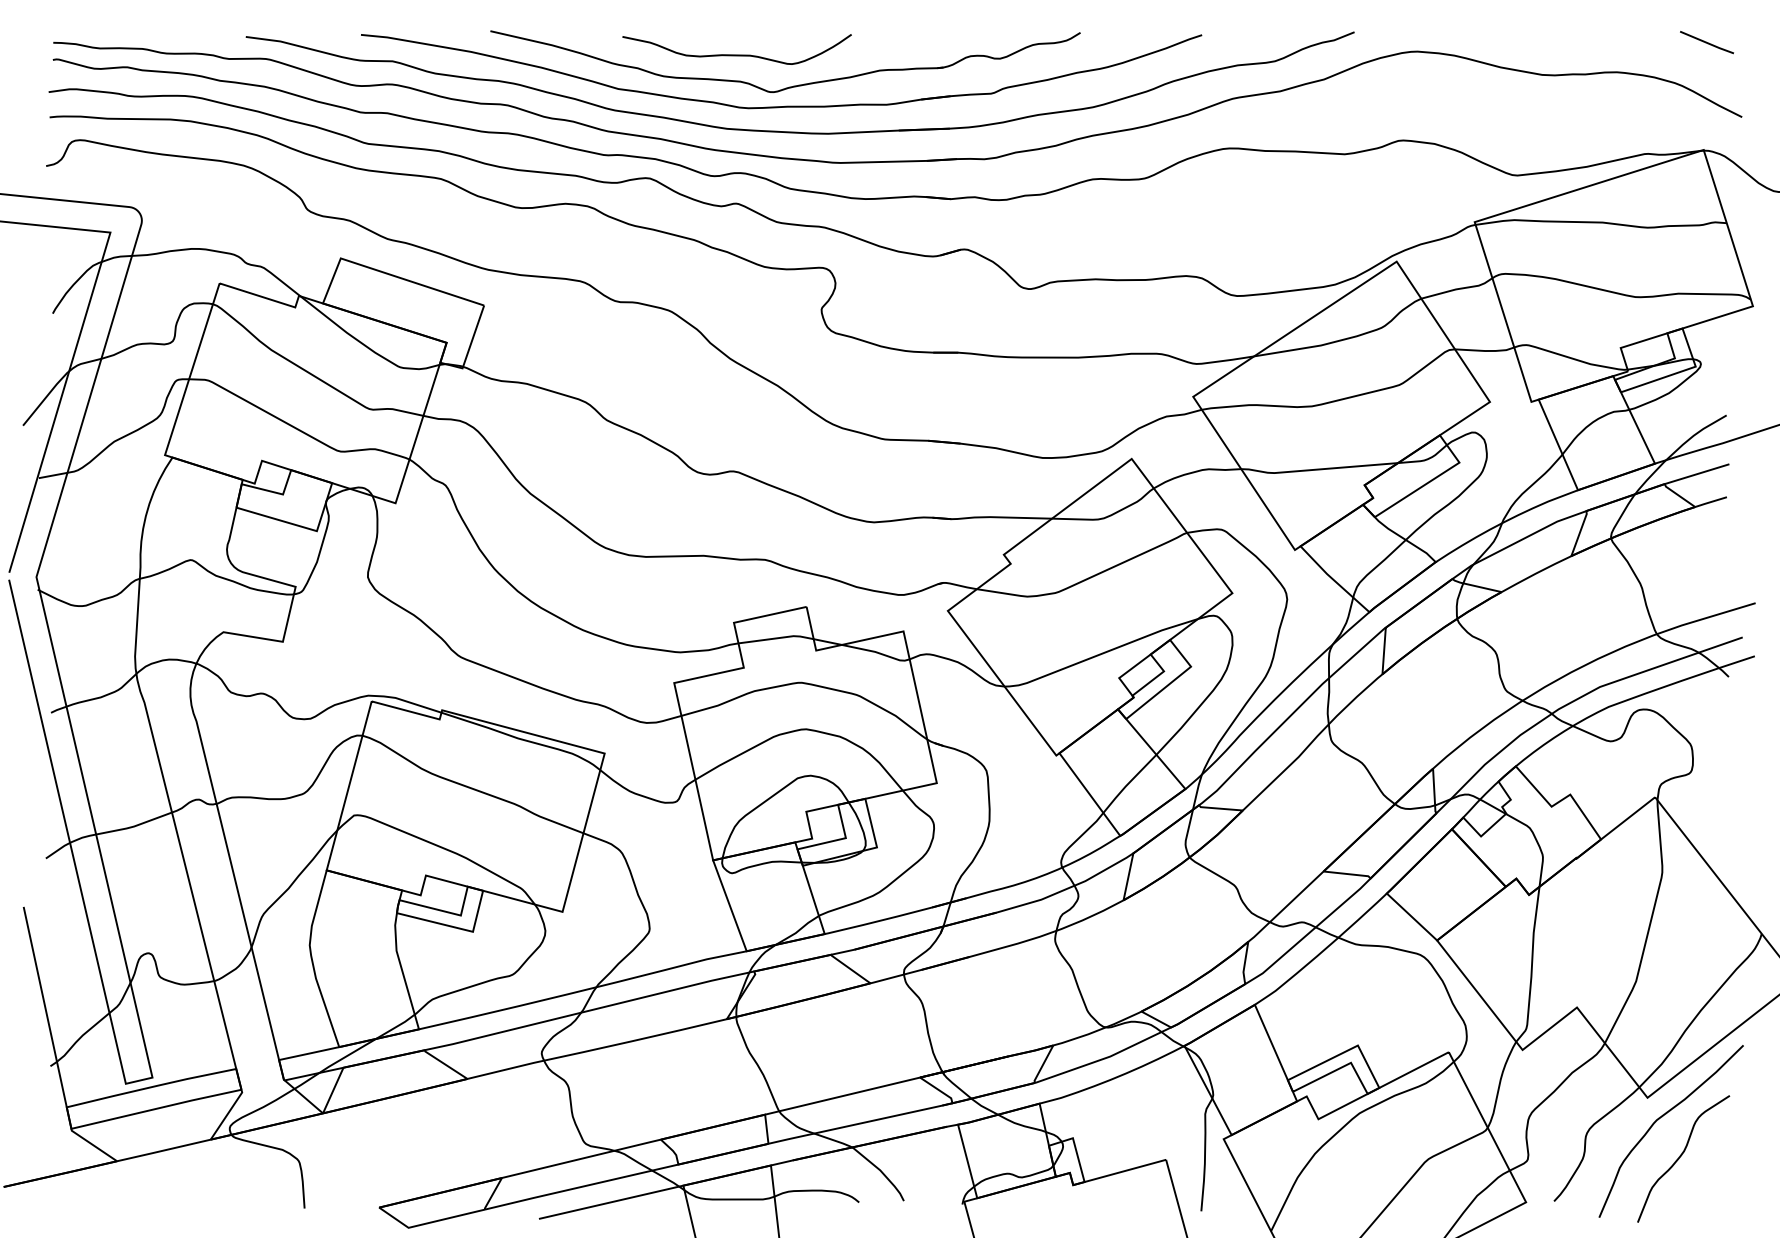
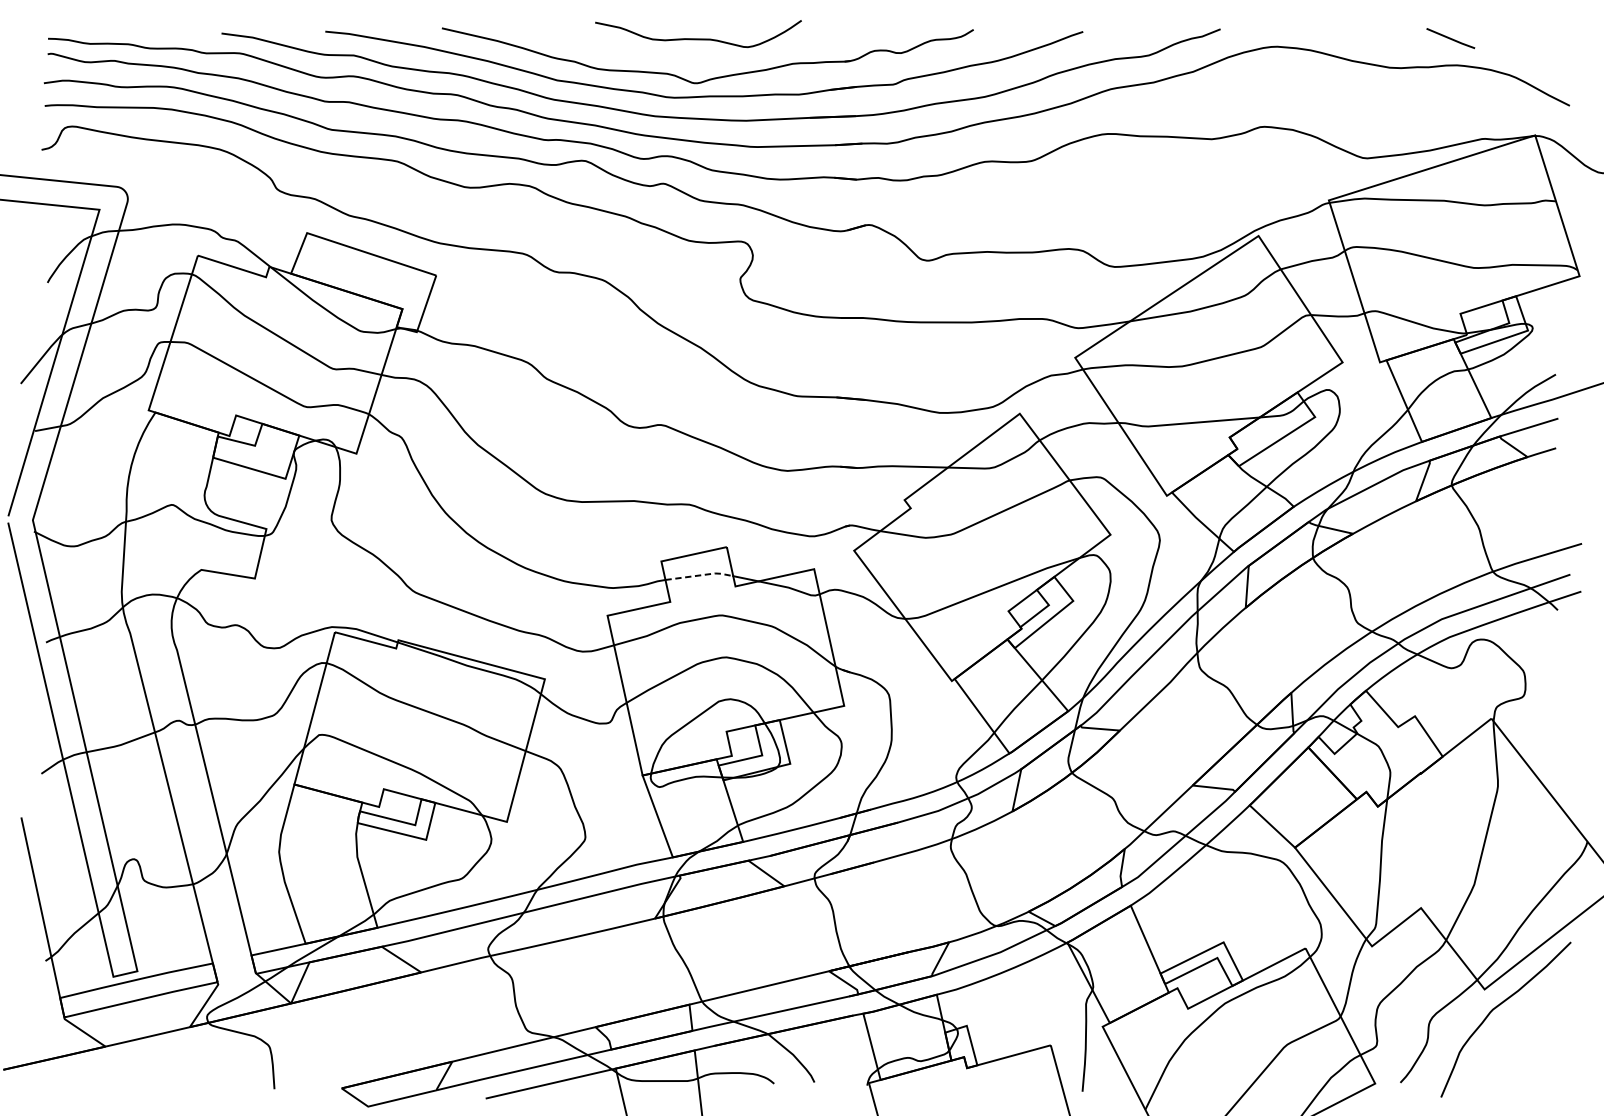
line: (1706, 42) -> (1450, 38), moved
curve: (736, 54) -> (697, 38), moved
line: (777, 638) -> (700, 575), solid -> dashed
curve: (1681, 1156) -> (1515, 1042), removed

